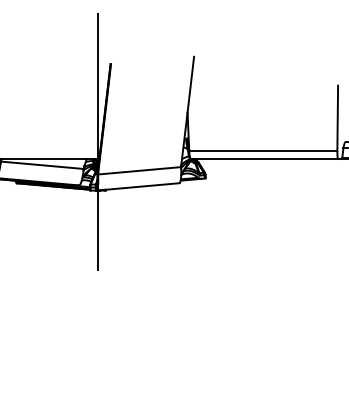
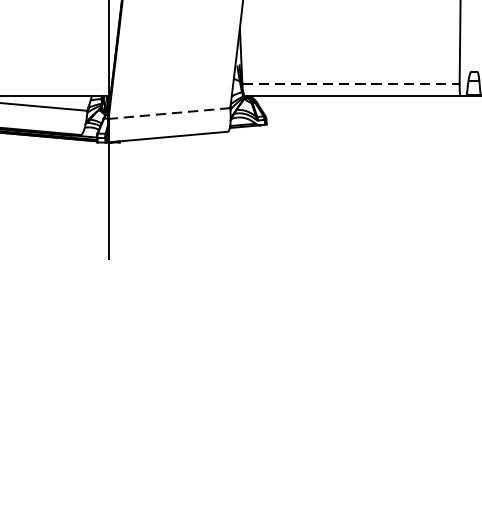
line: (263, 150) -> (351, 83), solid -> dashed
line: (139, 170) -> (169, 113), solid -> dashed

